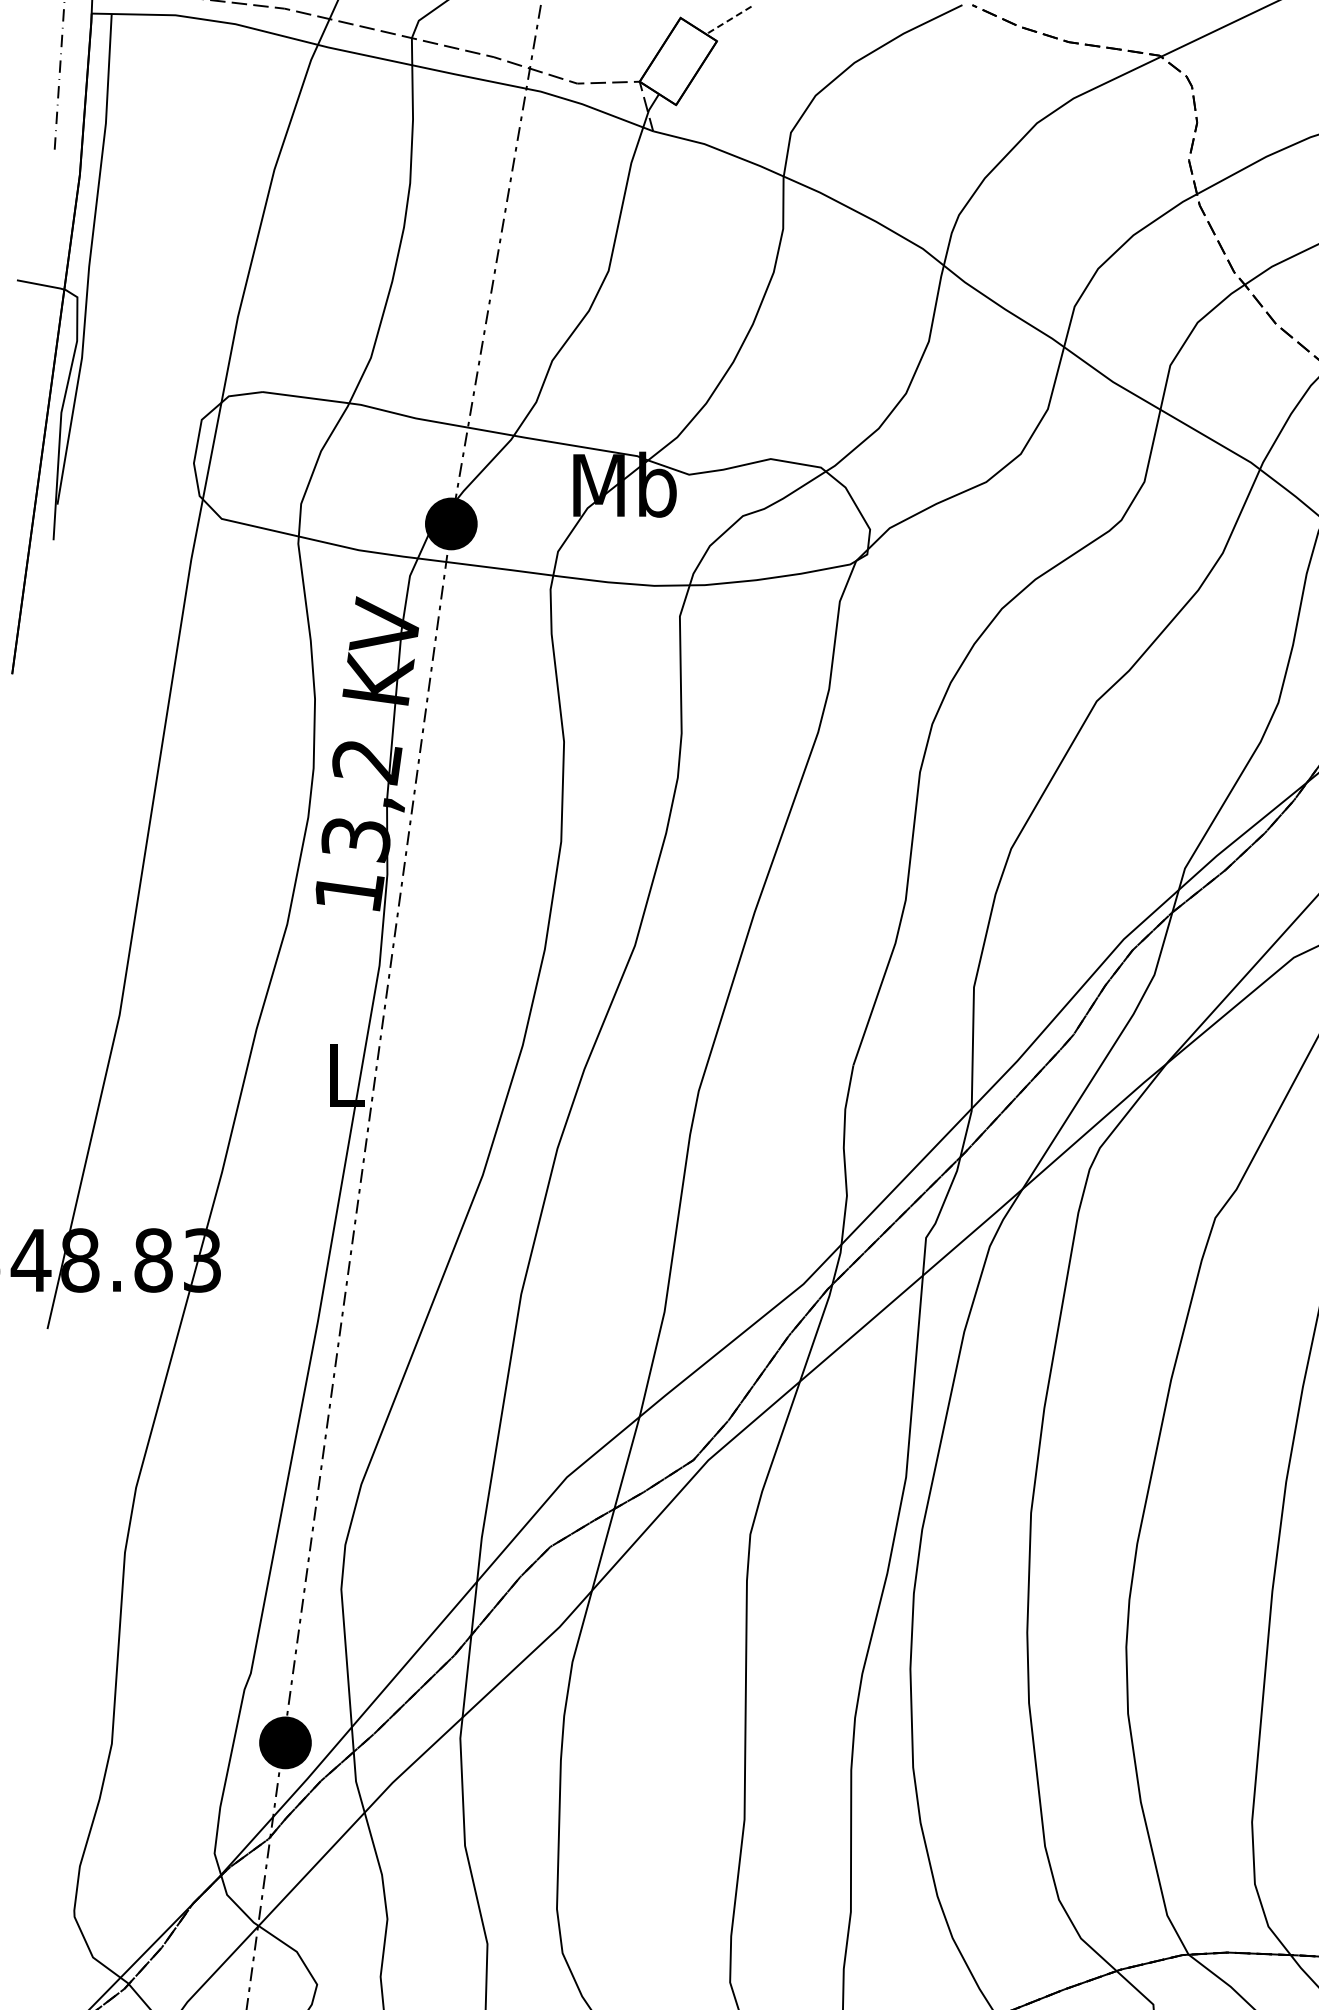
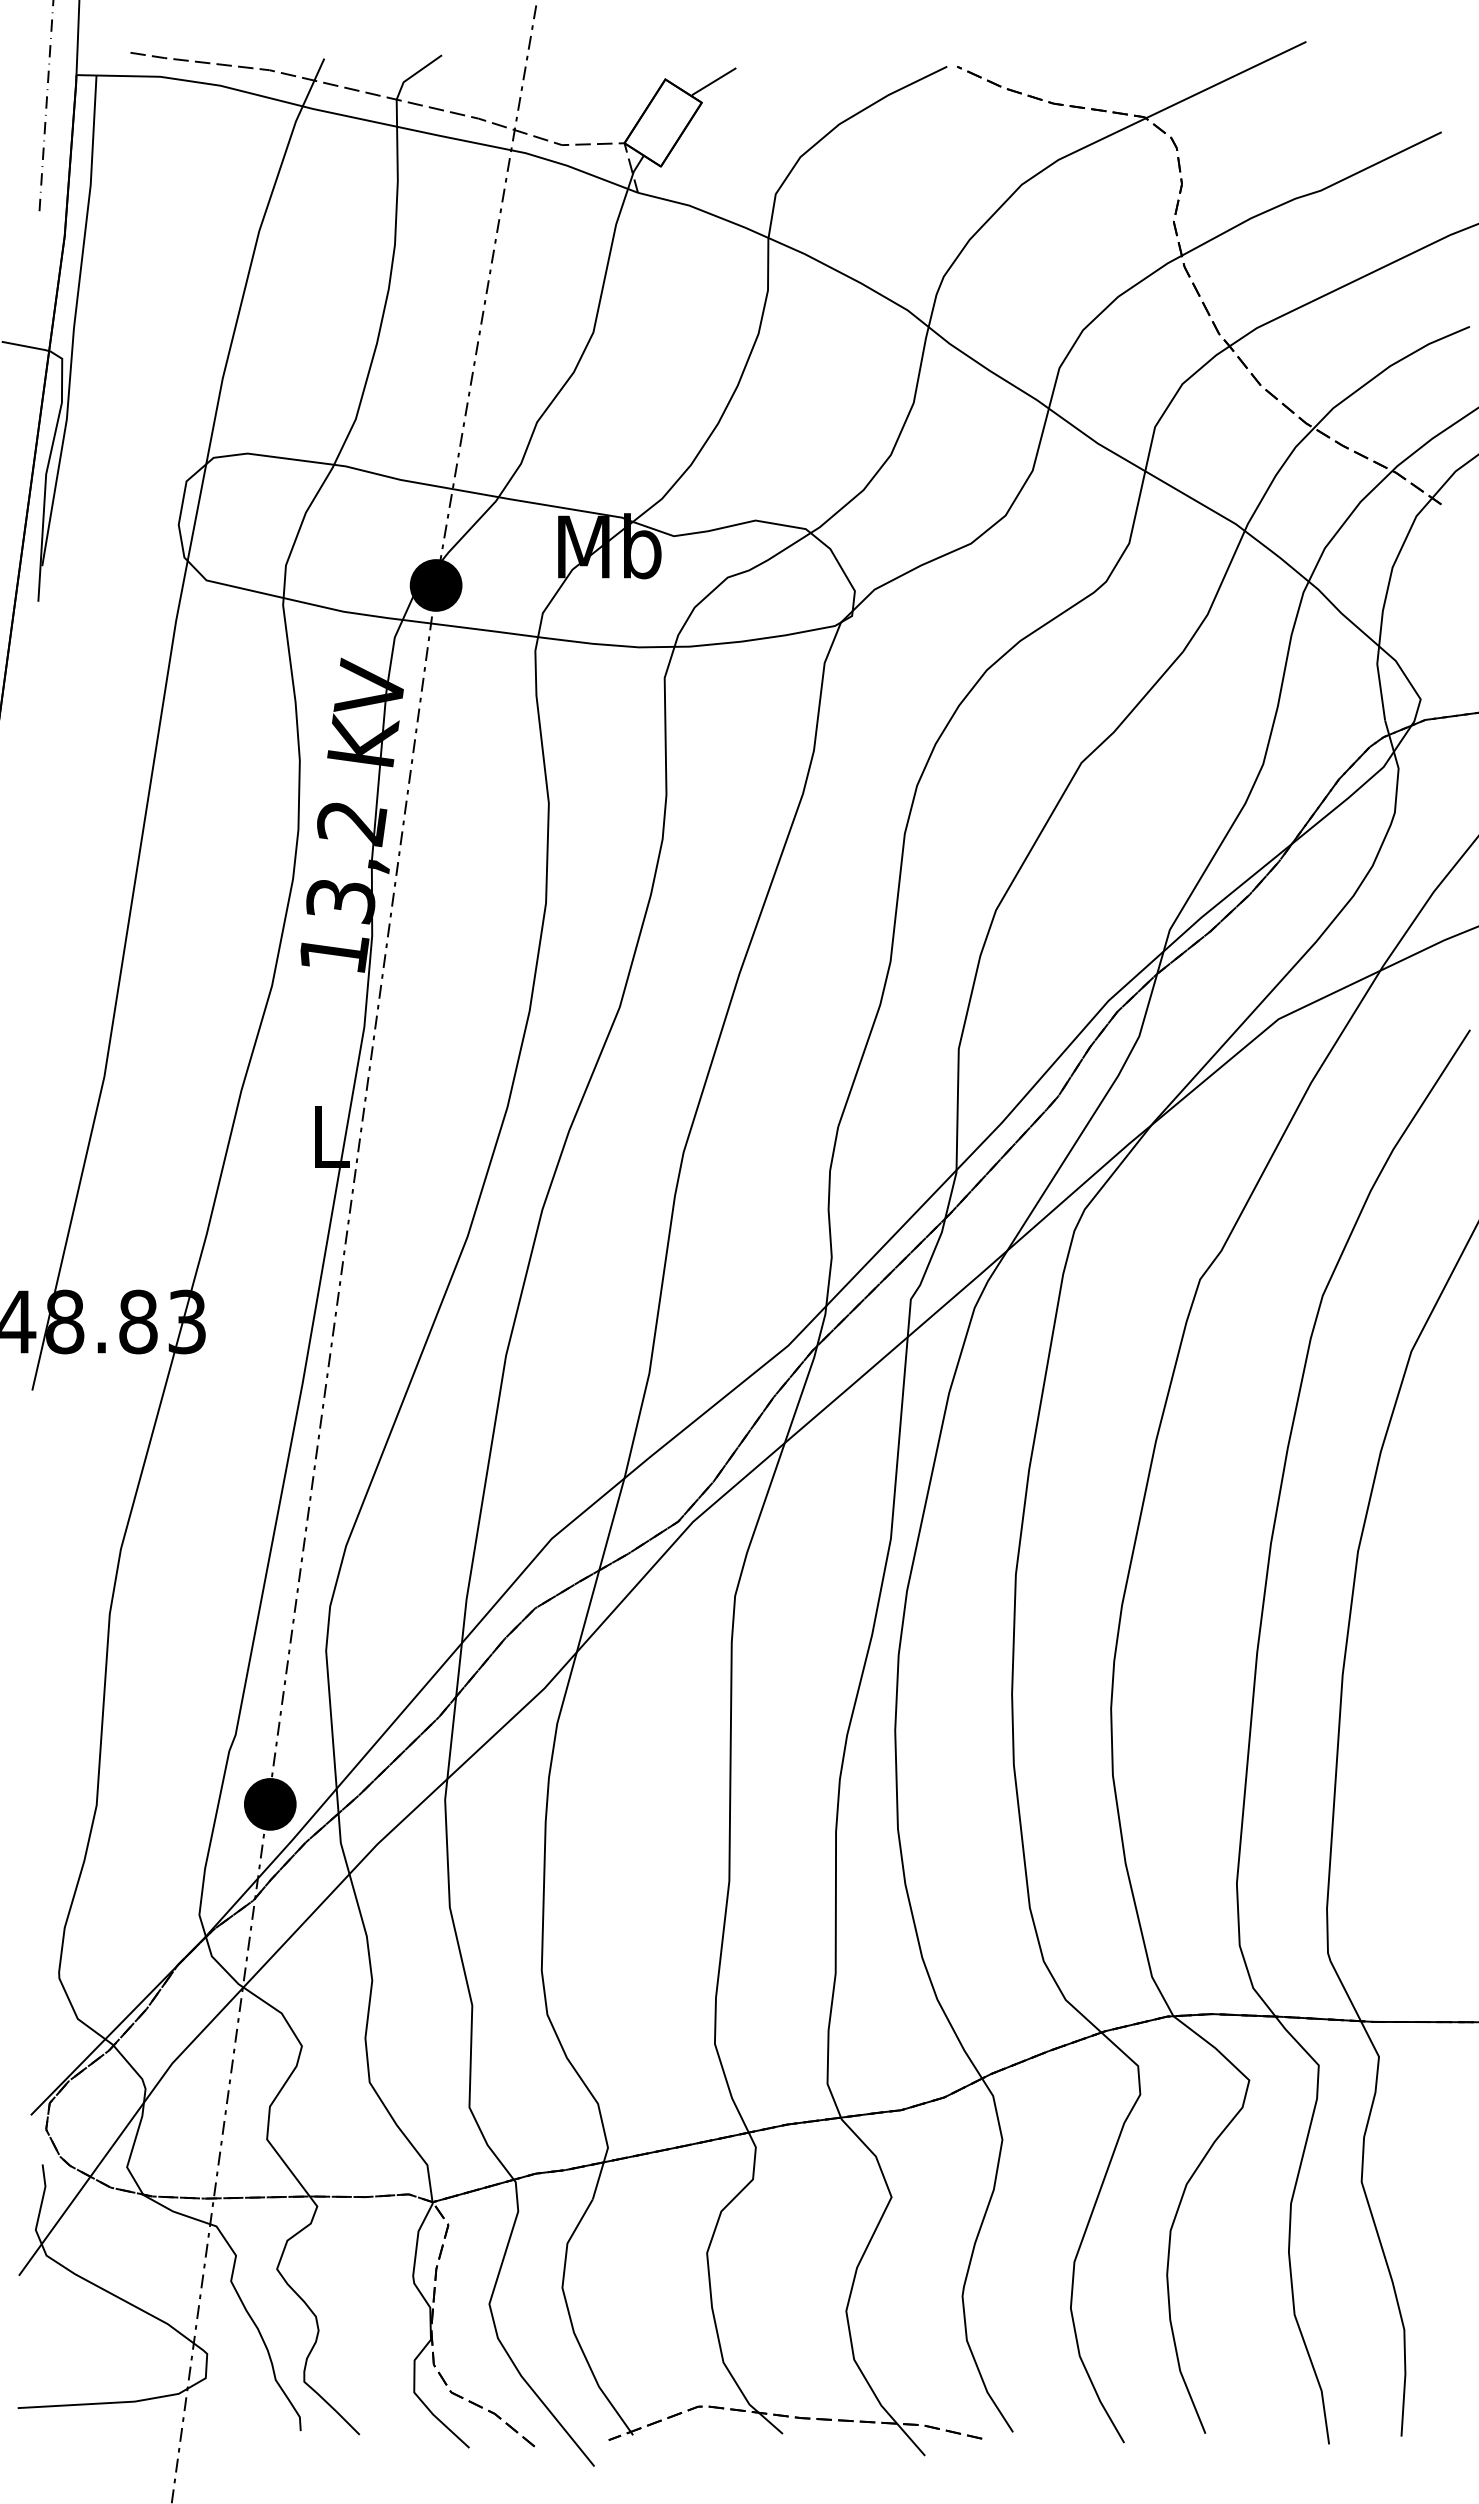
line: (727, 20) -> (712, 82), dashed -> solid

